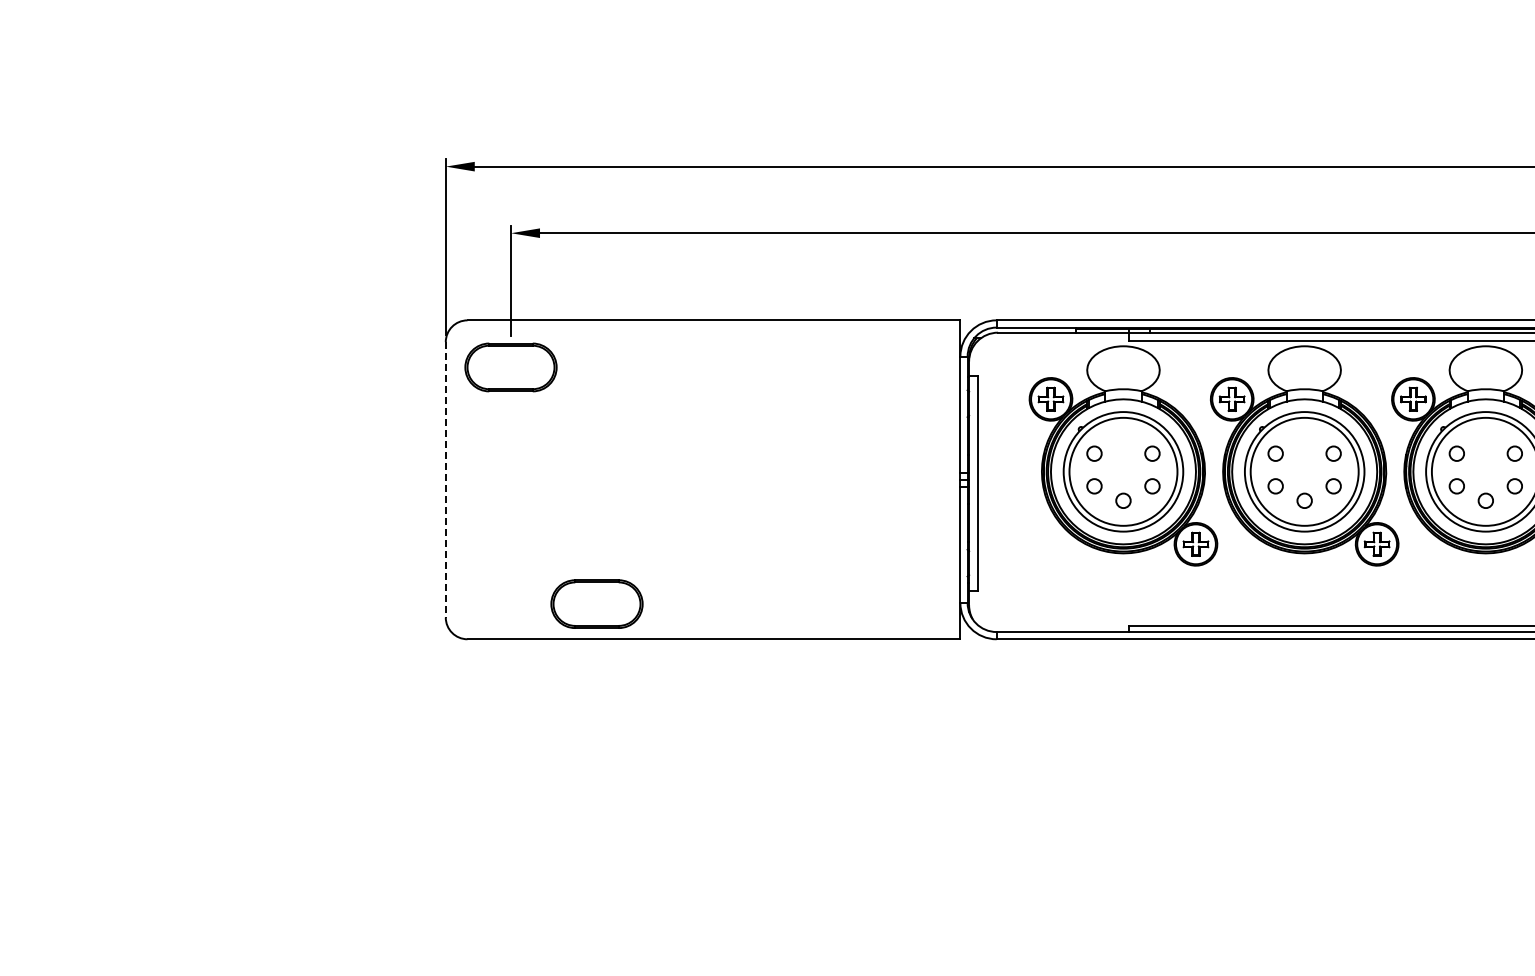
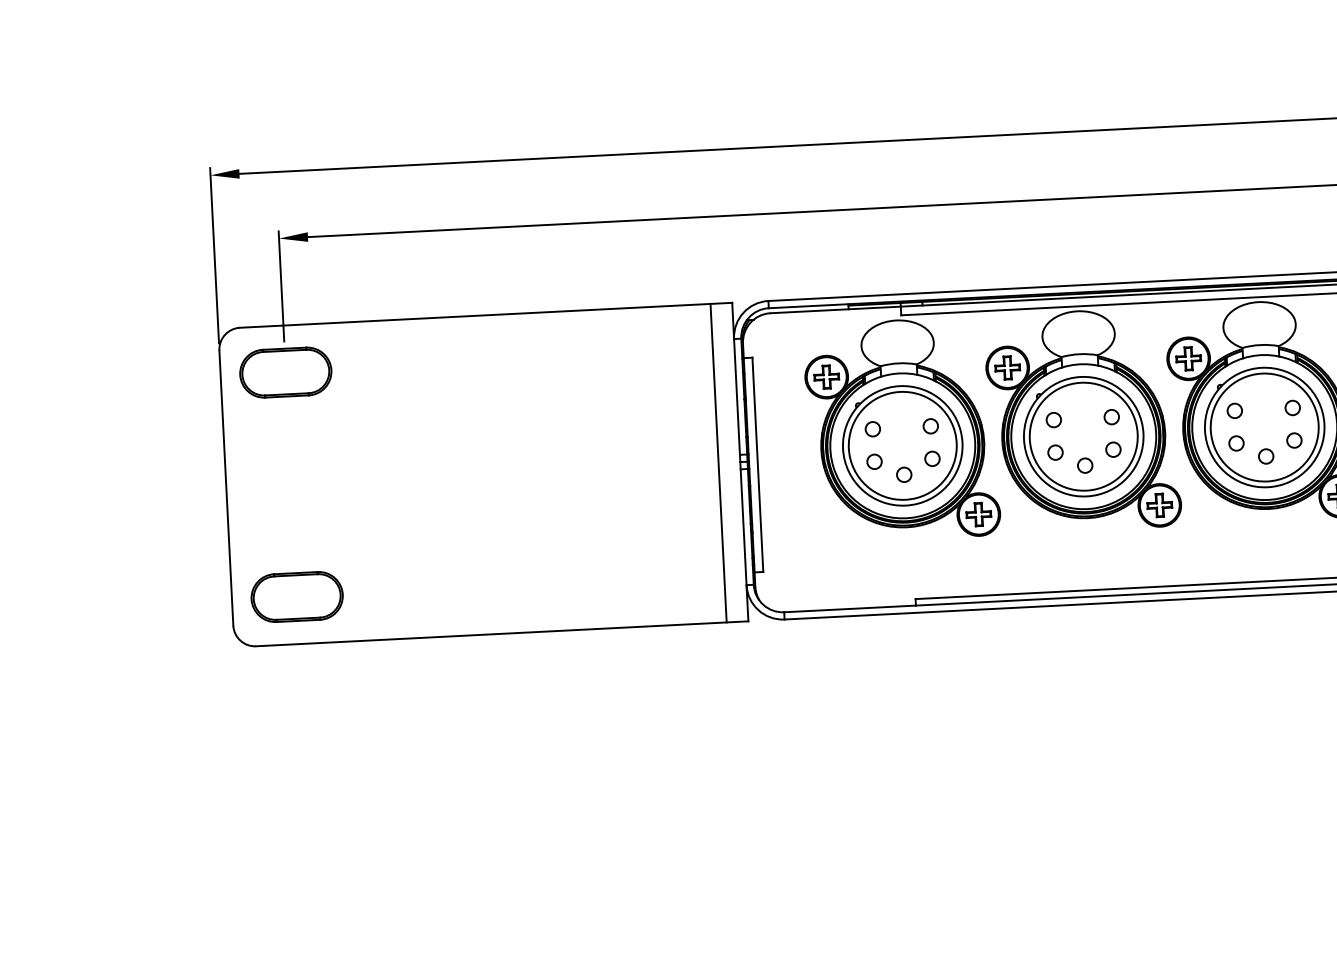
line: (445, 479) -> (226, 487), dashed -> solid
line: (938, 479) -> (718, 462), added
part: (596, 603) -> (296, 596), moved

